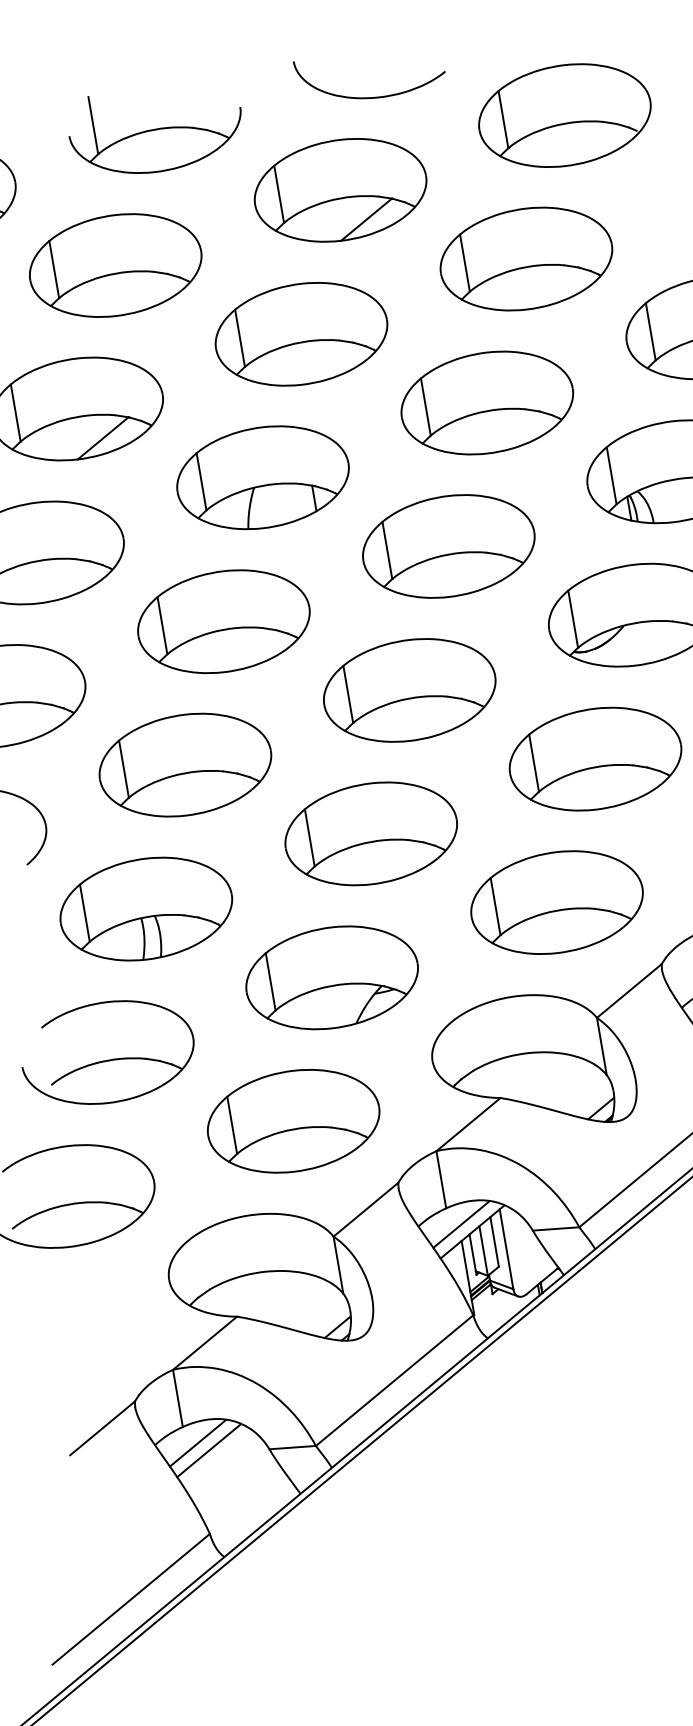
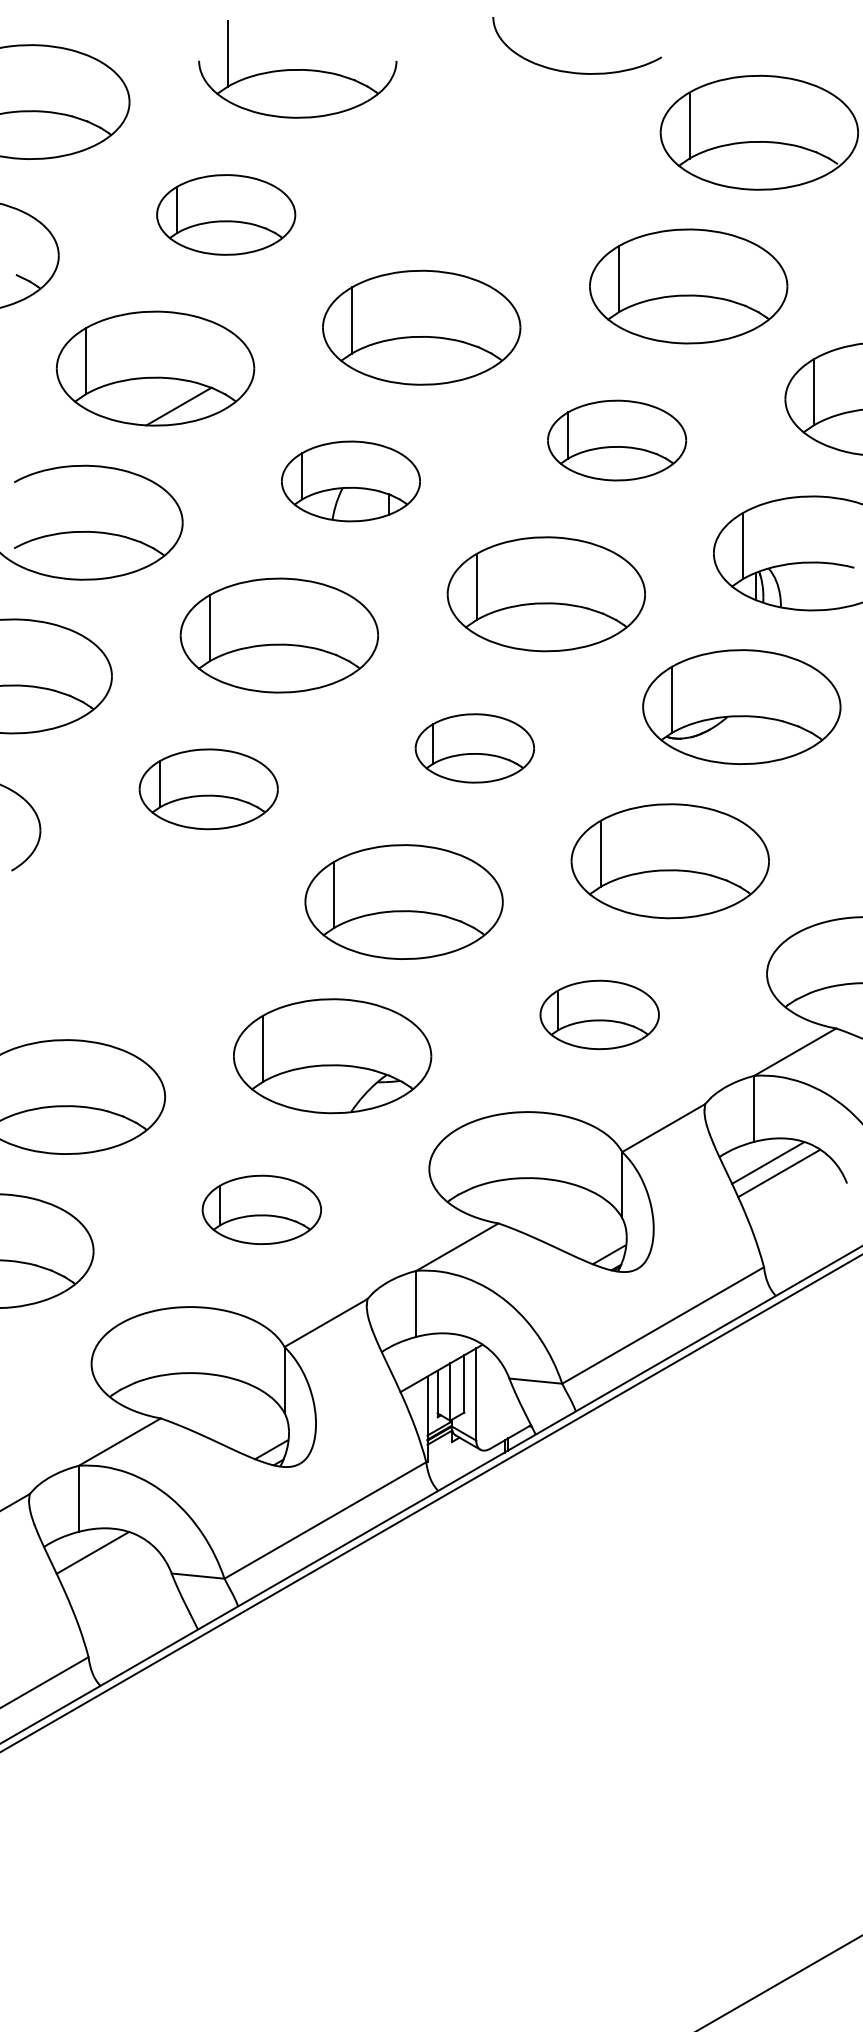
curve: (370, 96) -> (572, 71), moved
part: (339, 190) -> (492, 173), removed
part: (114, 265) -> (225, 214), size x0.7
part: (486, 403) -> (616, 440), size x0.7
part: (262, 477) -> (350, 481), size x0.7
part: (409, 690) -> (474, 748), size x0.6
part: (185, 765) -> (208, 789), size x0.7
part: (556, 902) -> (599, 1014), size x0.6
part: (145, 909) -> (136, 943), removed
part: (293, 1120) -> (261, 1209), size x0.6
line: (461, 1224) -> (430, 1357), removed
line: (208, 1450) -> (103, 1563), removed

